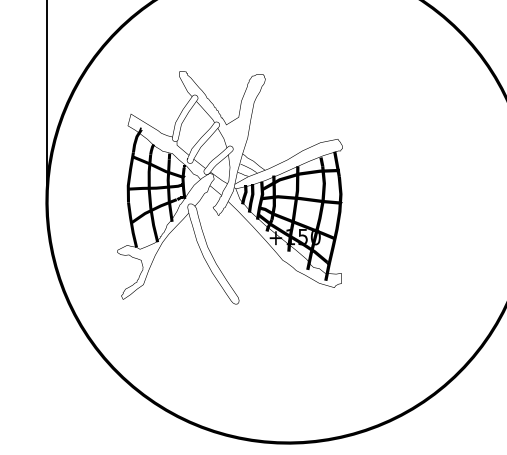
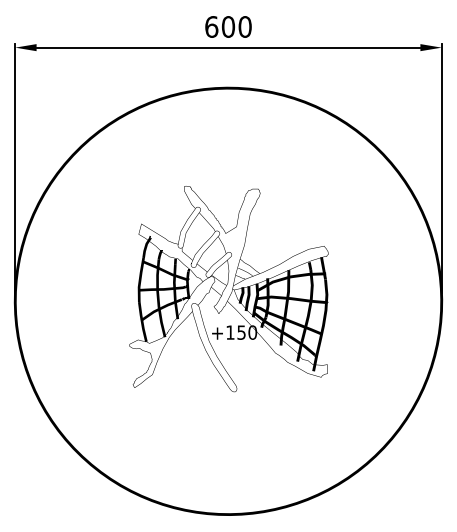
part: (229, 188) -> (228, 289), moved

